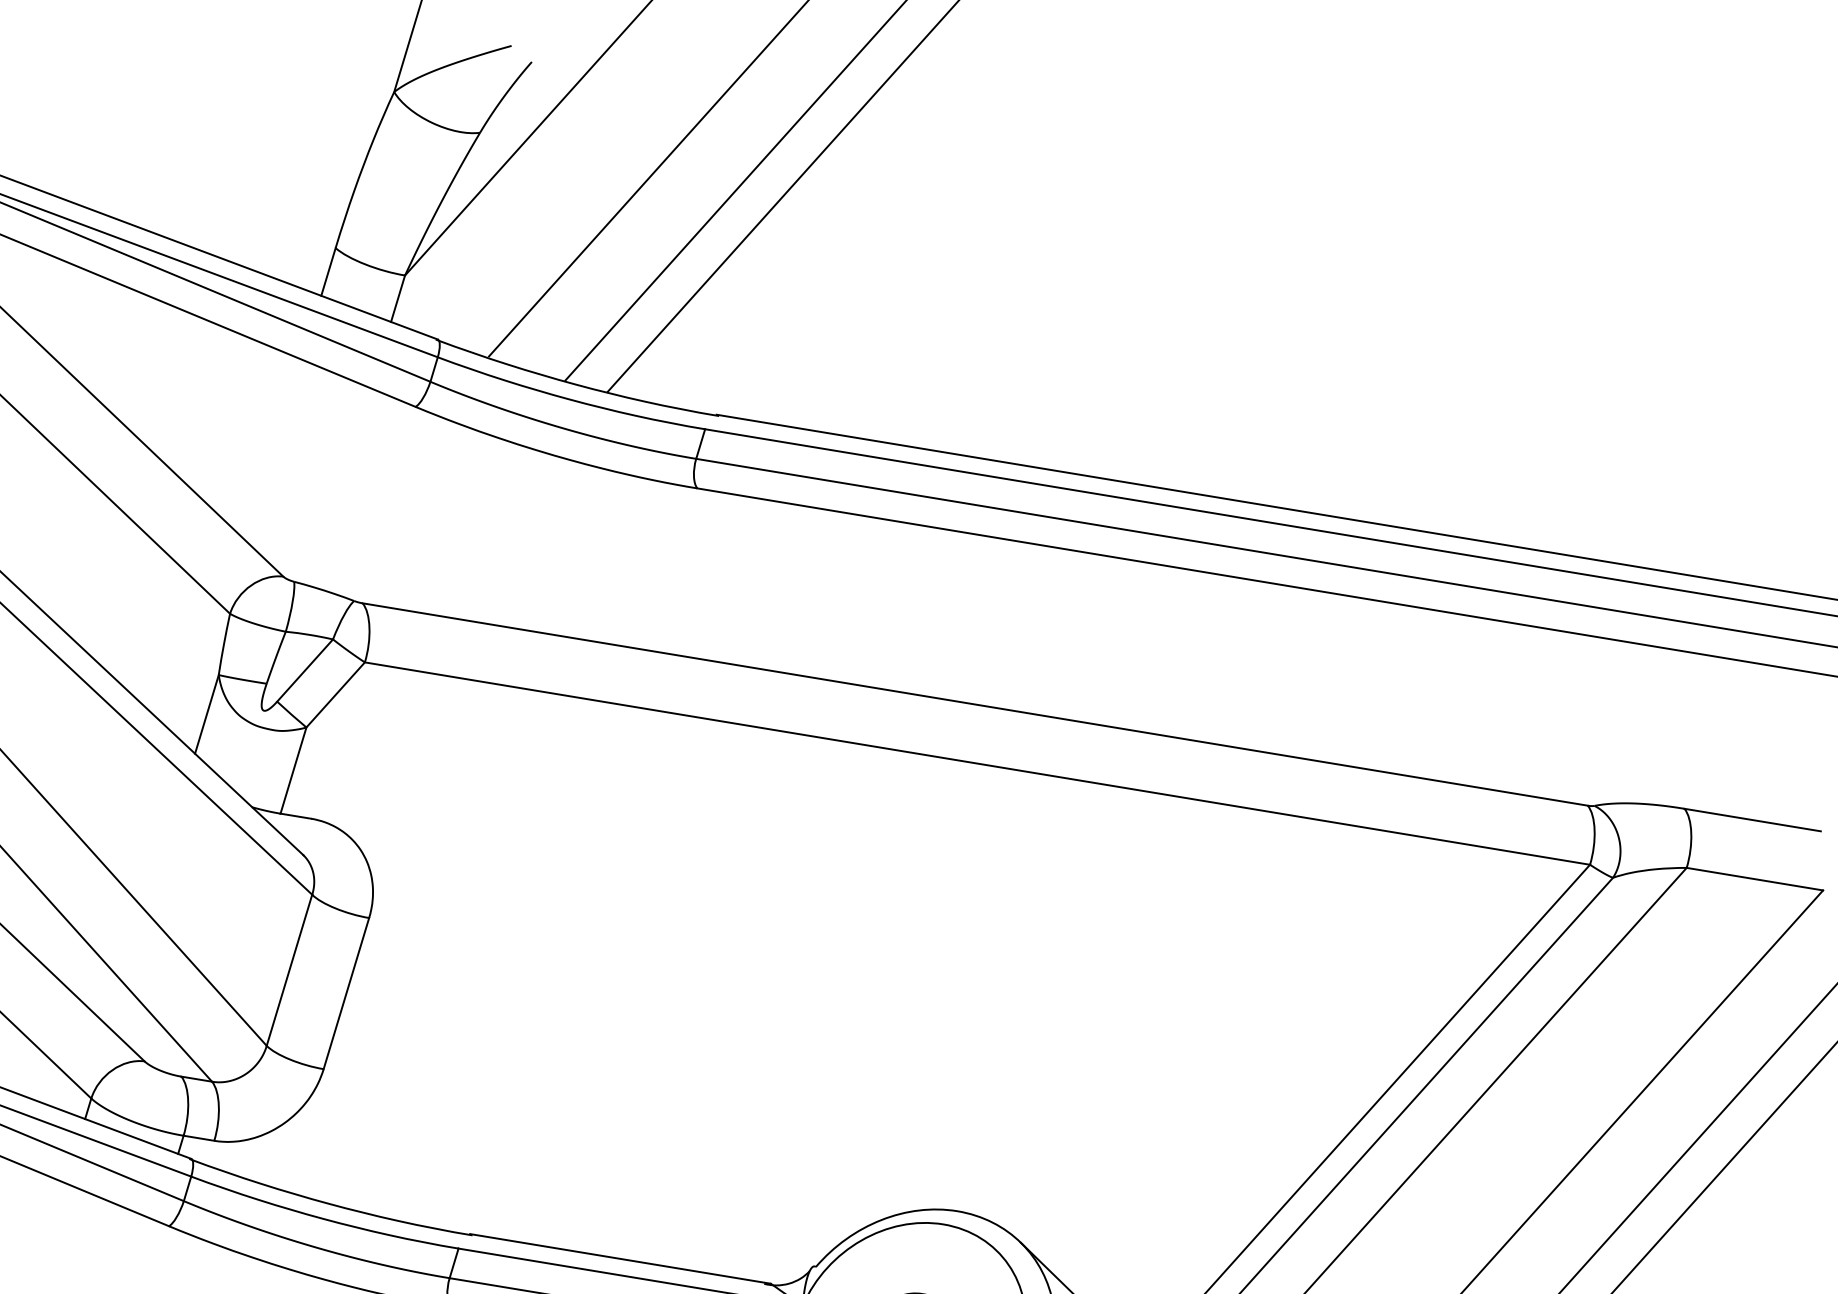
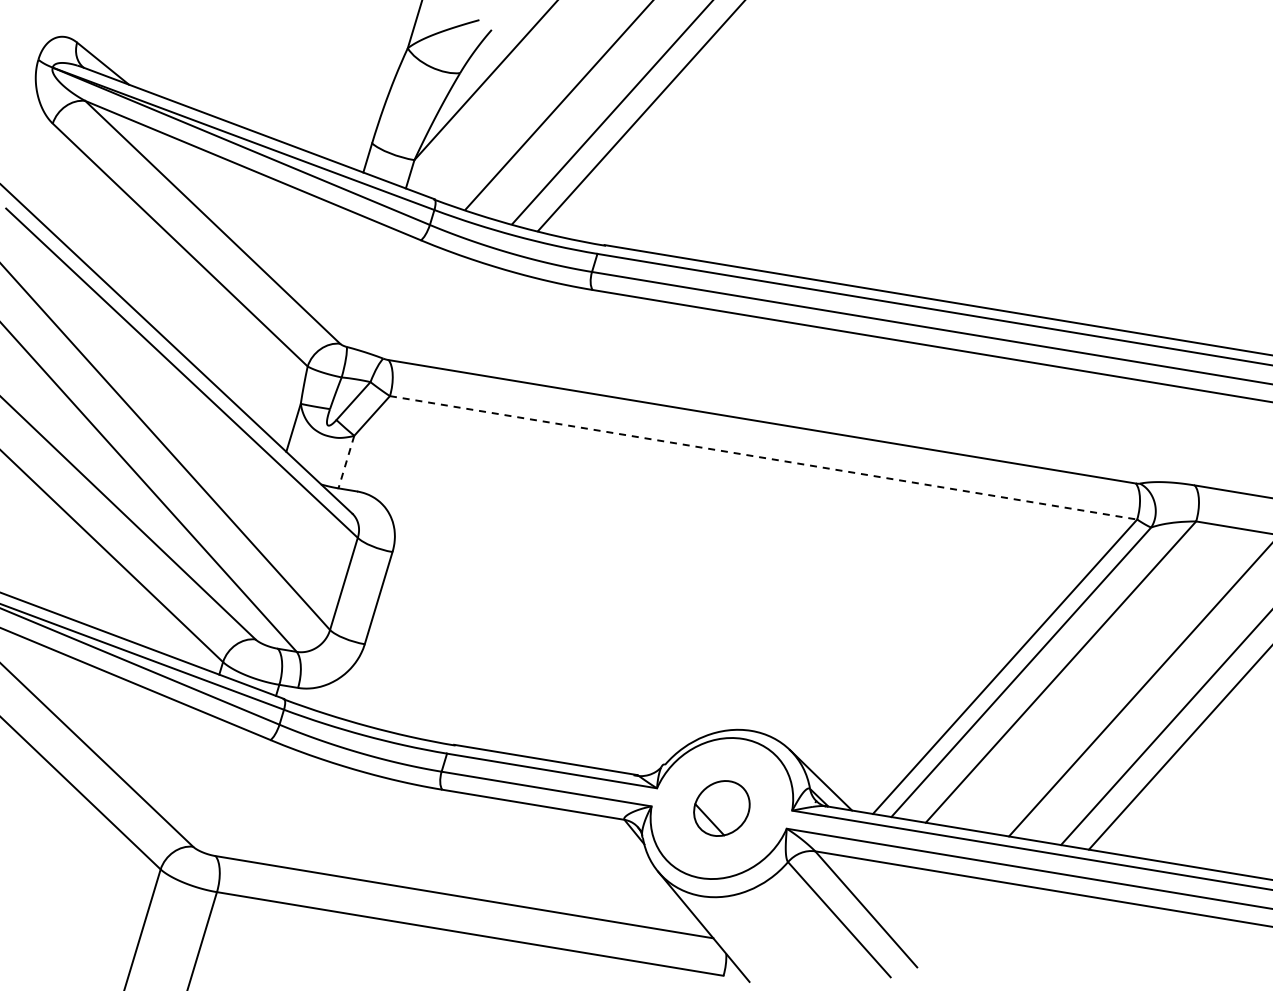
line: (977, 763) -> (763, 457), solid -> dashed
line: (293, 771) -> (346, 462), solid -> dashed

